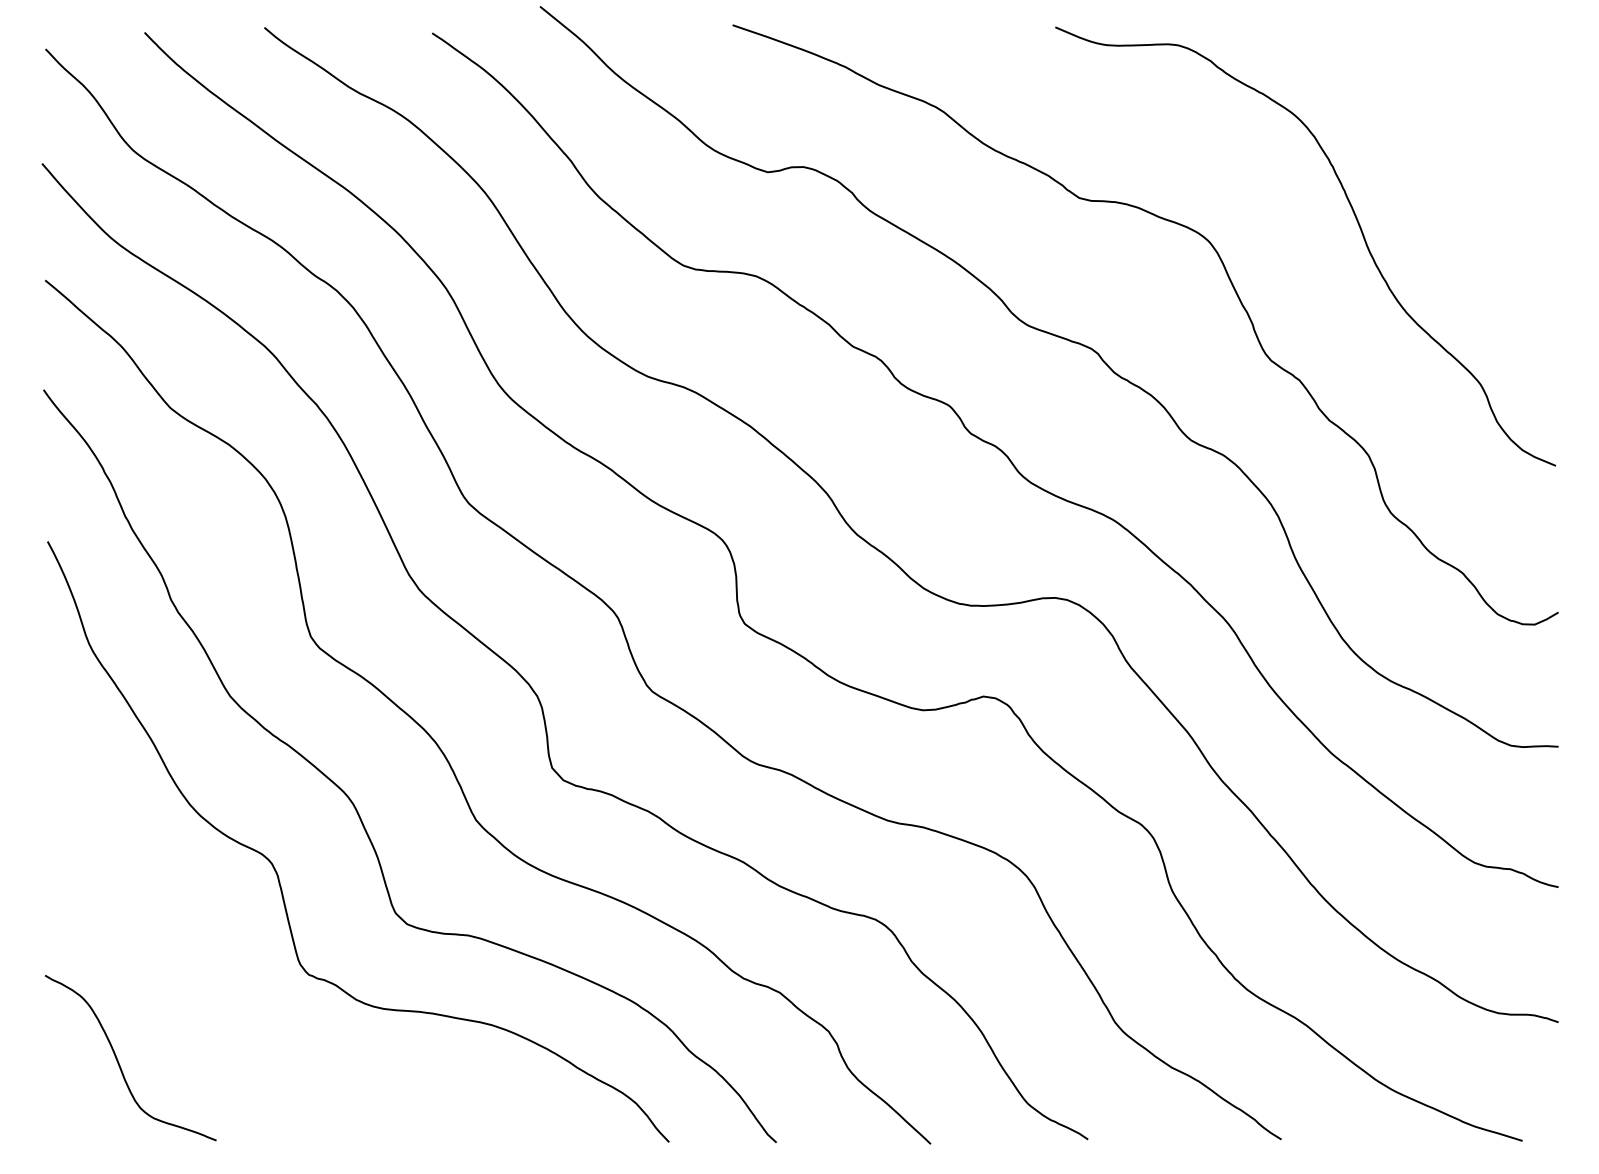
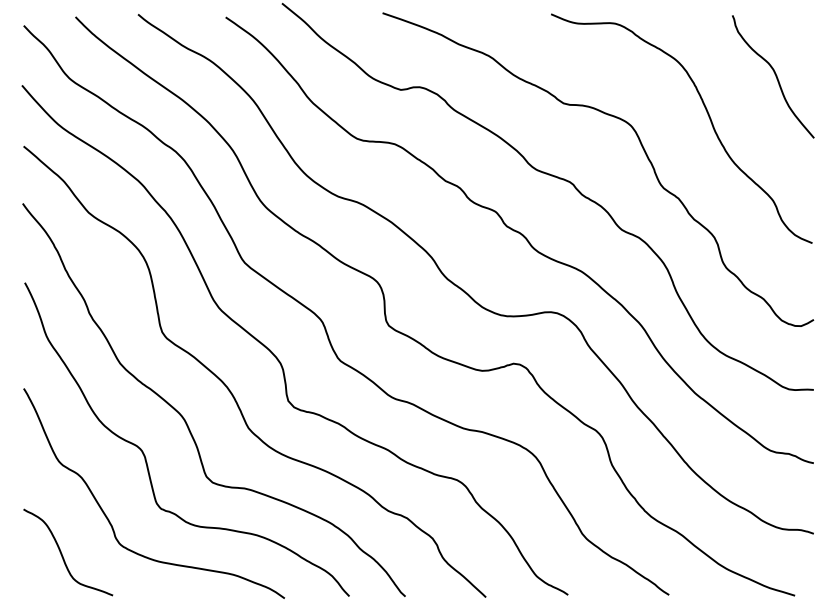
curve: (1485, 146) -> (775, 76), added
curve: (209, 994) -> (109, 519), added

